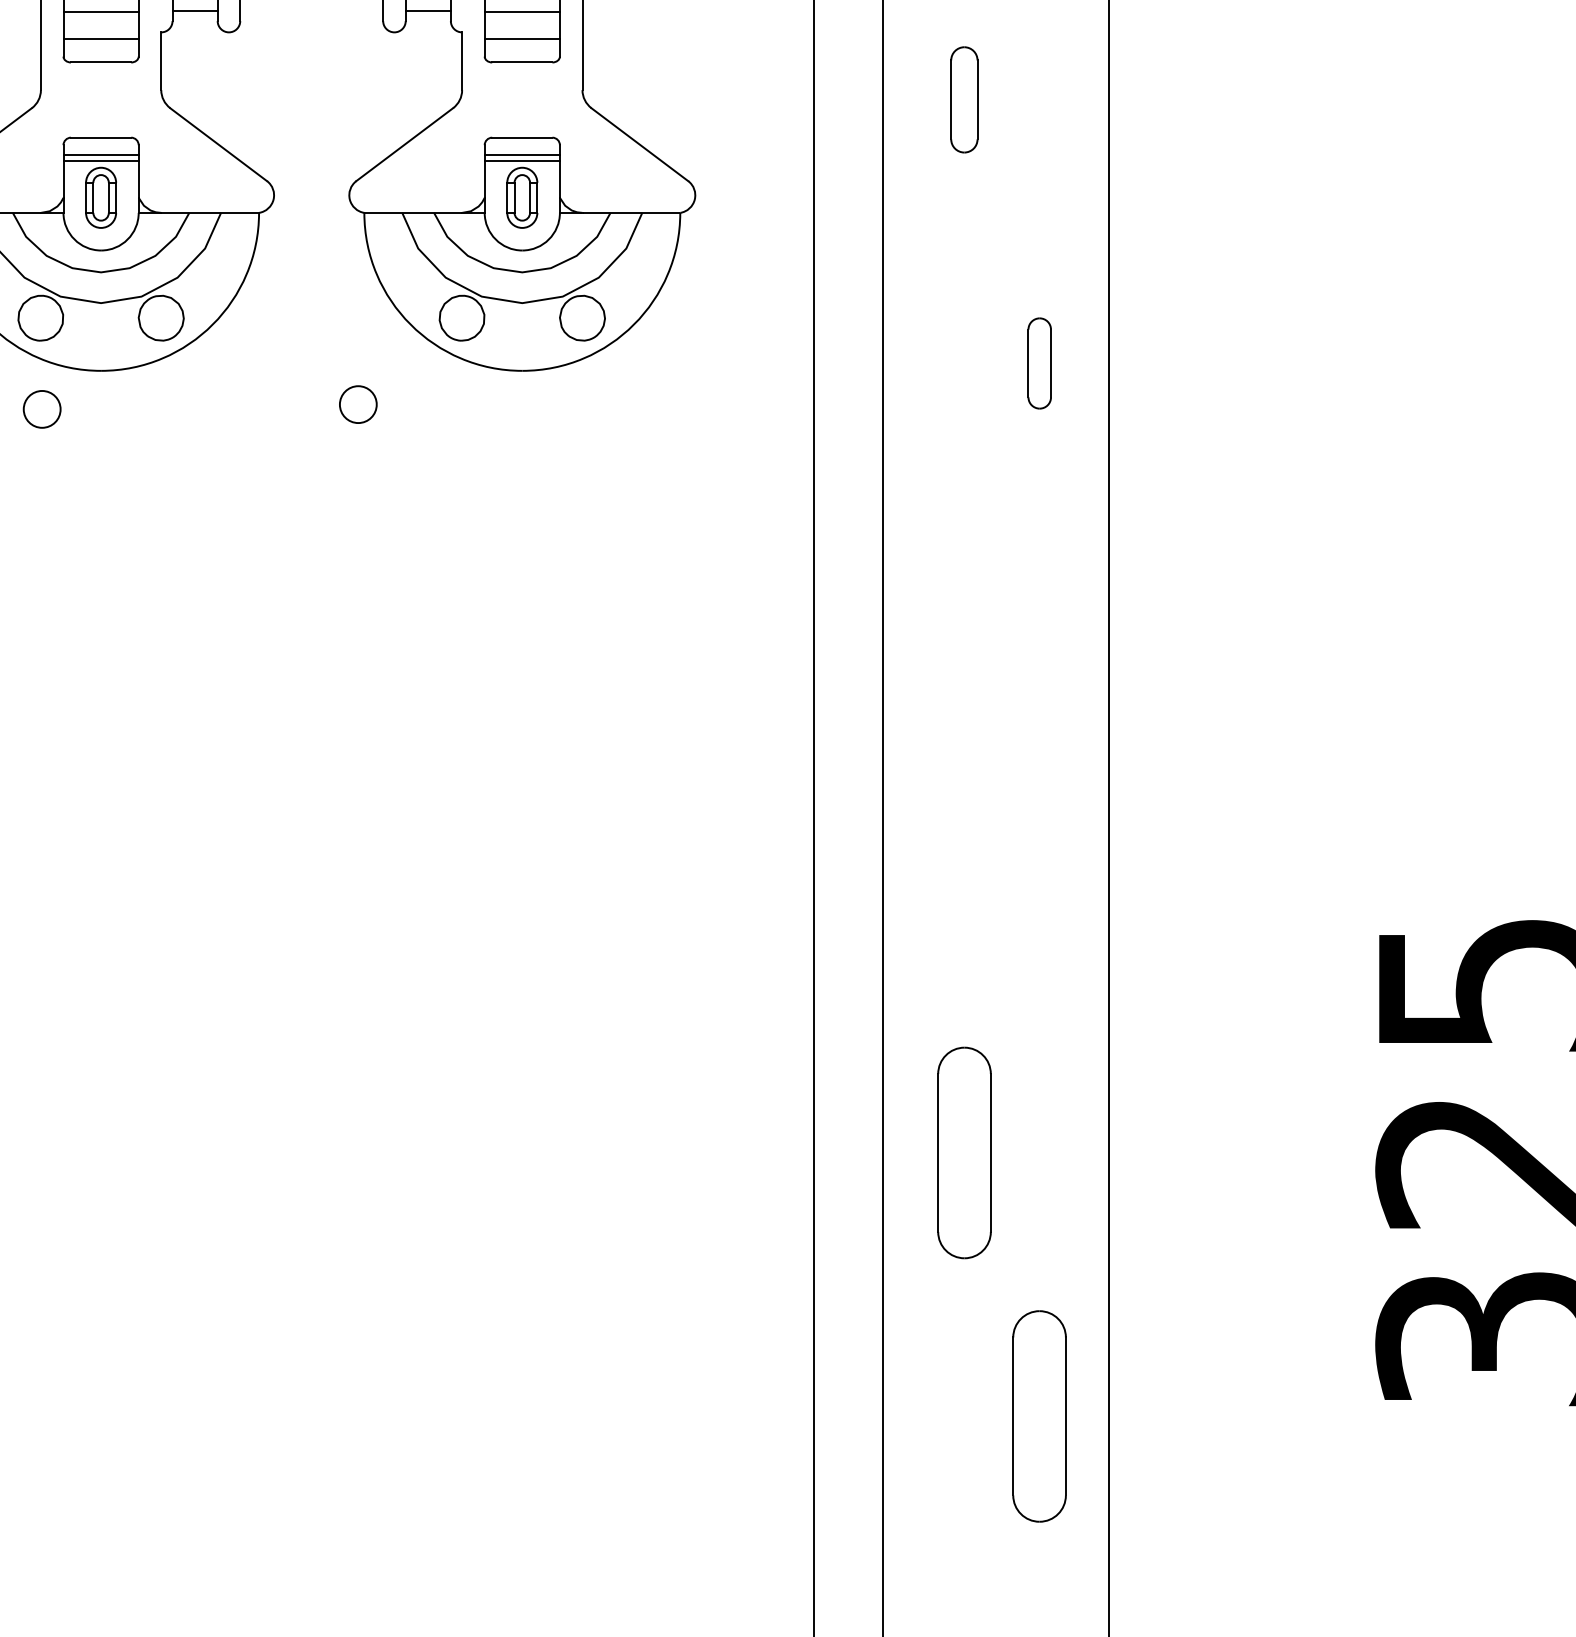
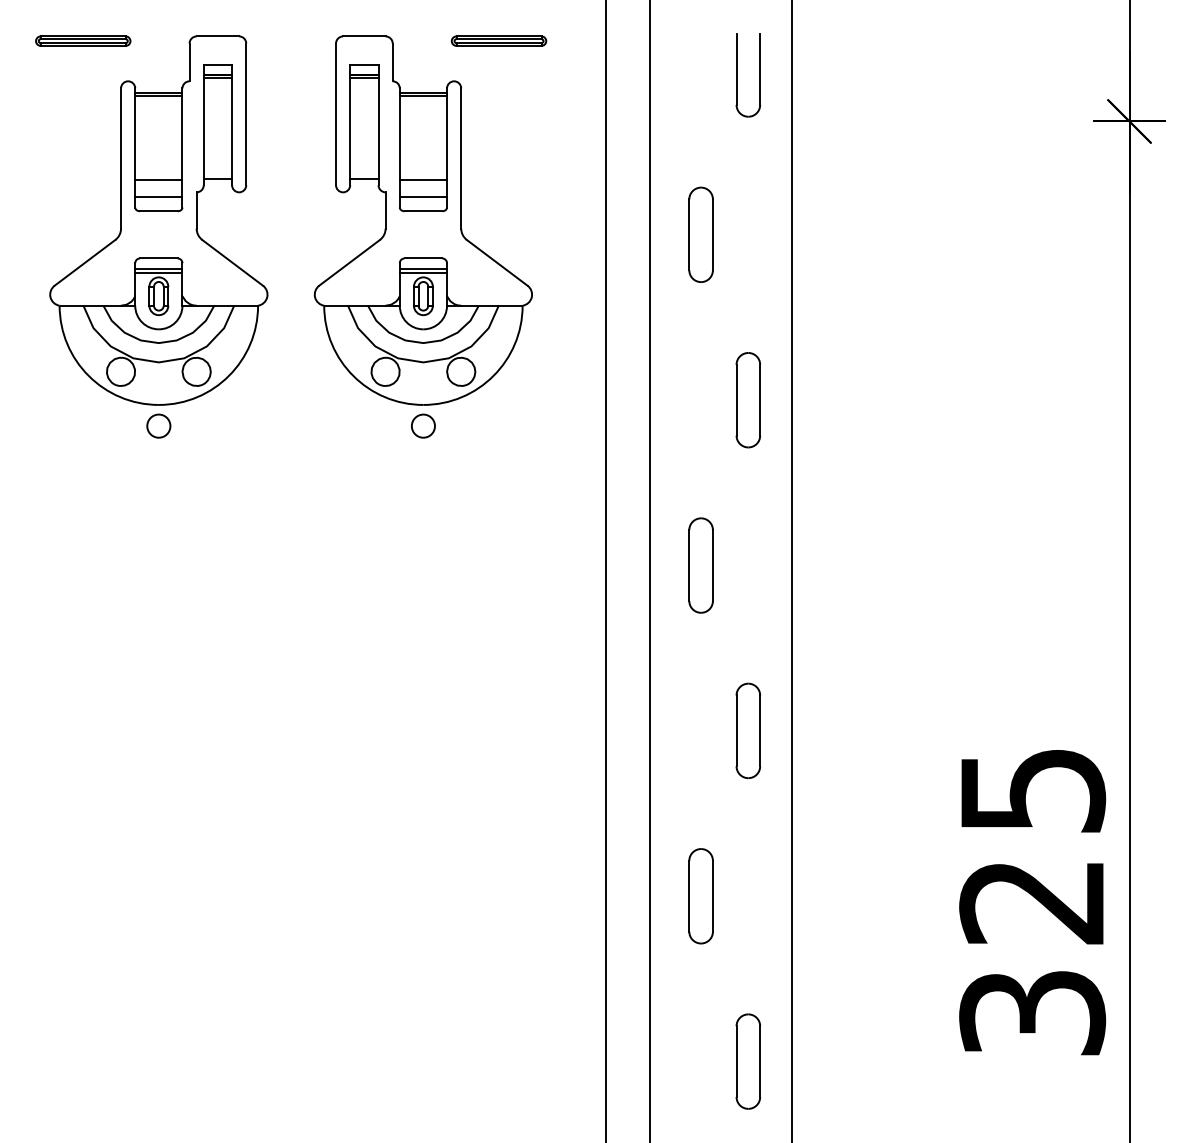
part: (963, 99) -> (700, 234), size x1.43
part: (1039, 363) -> (748, 400), size x1.67
circle: (358, 403) -> (423, 425), moved
circle: (41, 408) -> (158, 425), moved
part: (963, 626) -> (700, 565), added
part: (1038, 889) -> (747, 730), added
part: (963, 1153) -> (700, 896), size x0.71
part: (1039, 1416) -> (748, 1061), size x0.71

